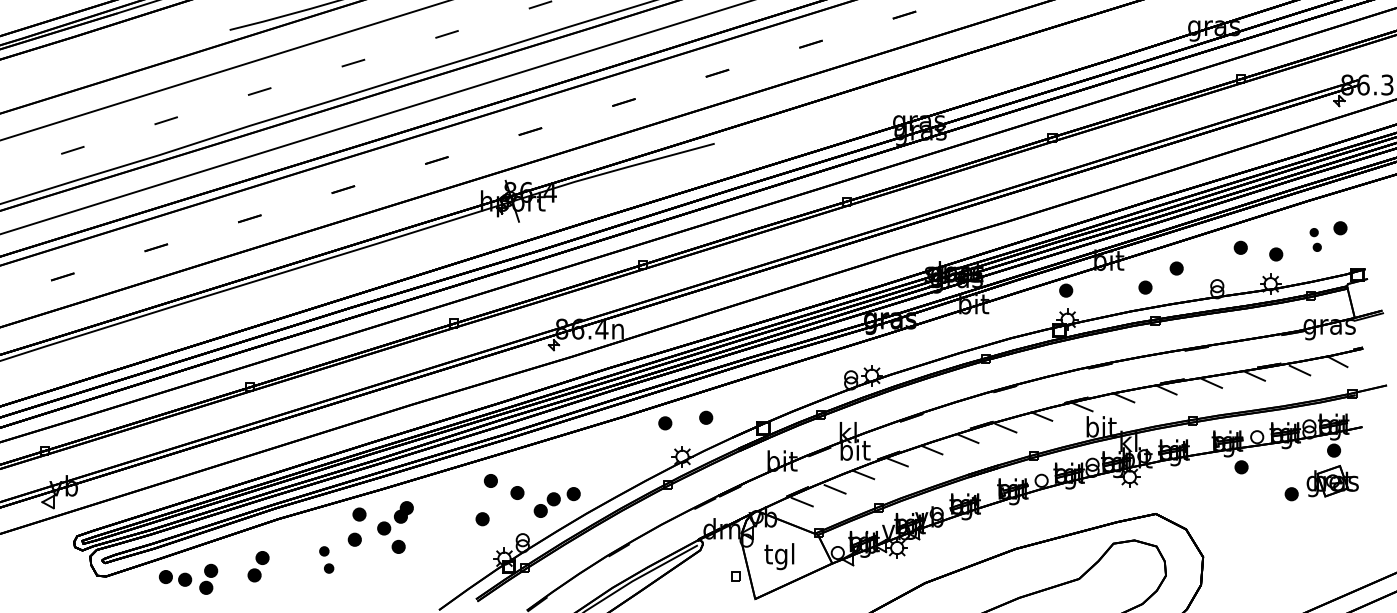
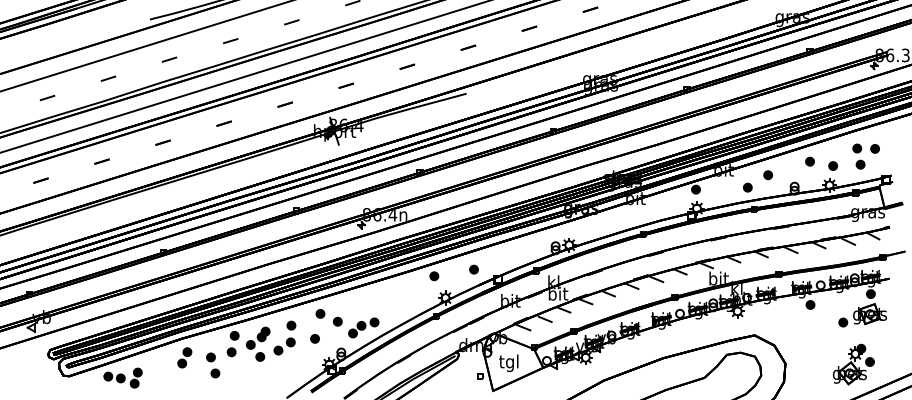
part: (1315, 239) -> (858, 156), size x1.67
part: (705, 417) -> (473, 269), moved
part: (435, 517) -> (284, 337), added
part: (1307, 558) -> (853, 364), added
part: (327, 560) -> (213, 365), size x1.43
part: (258, 566) -> (184, 357), moved

